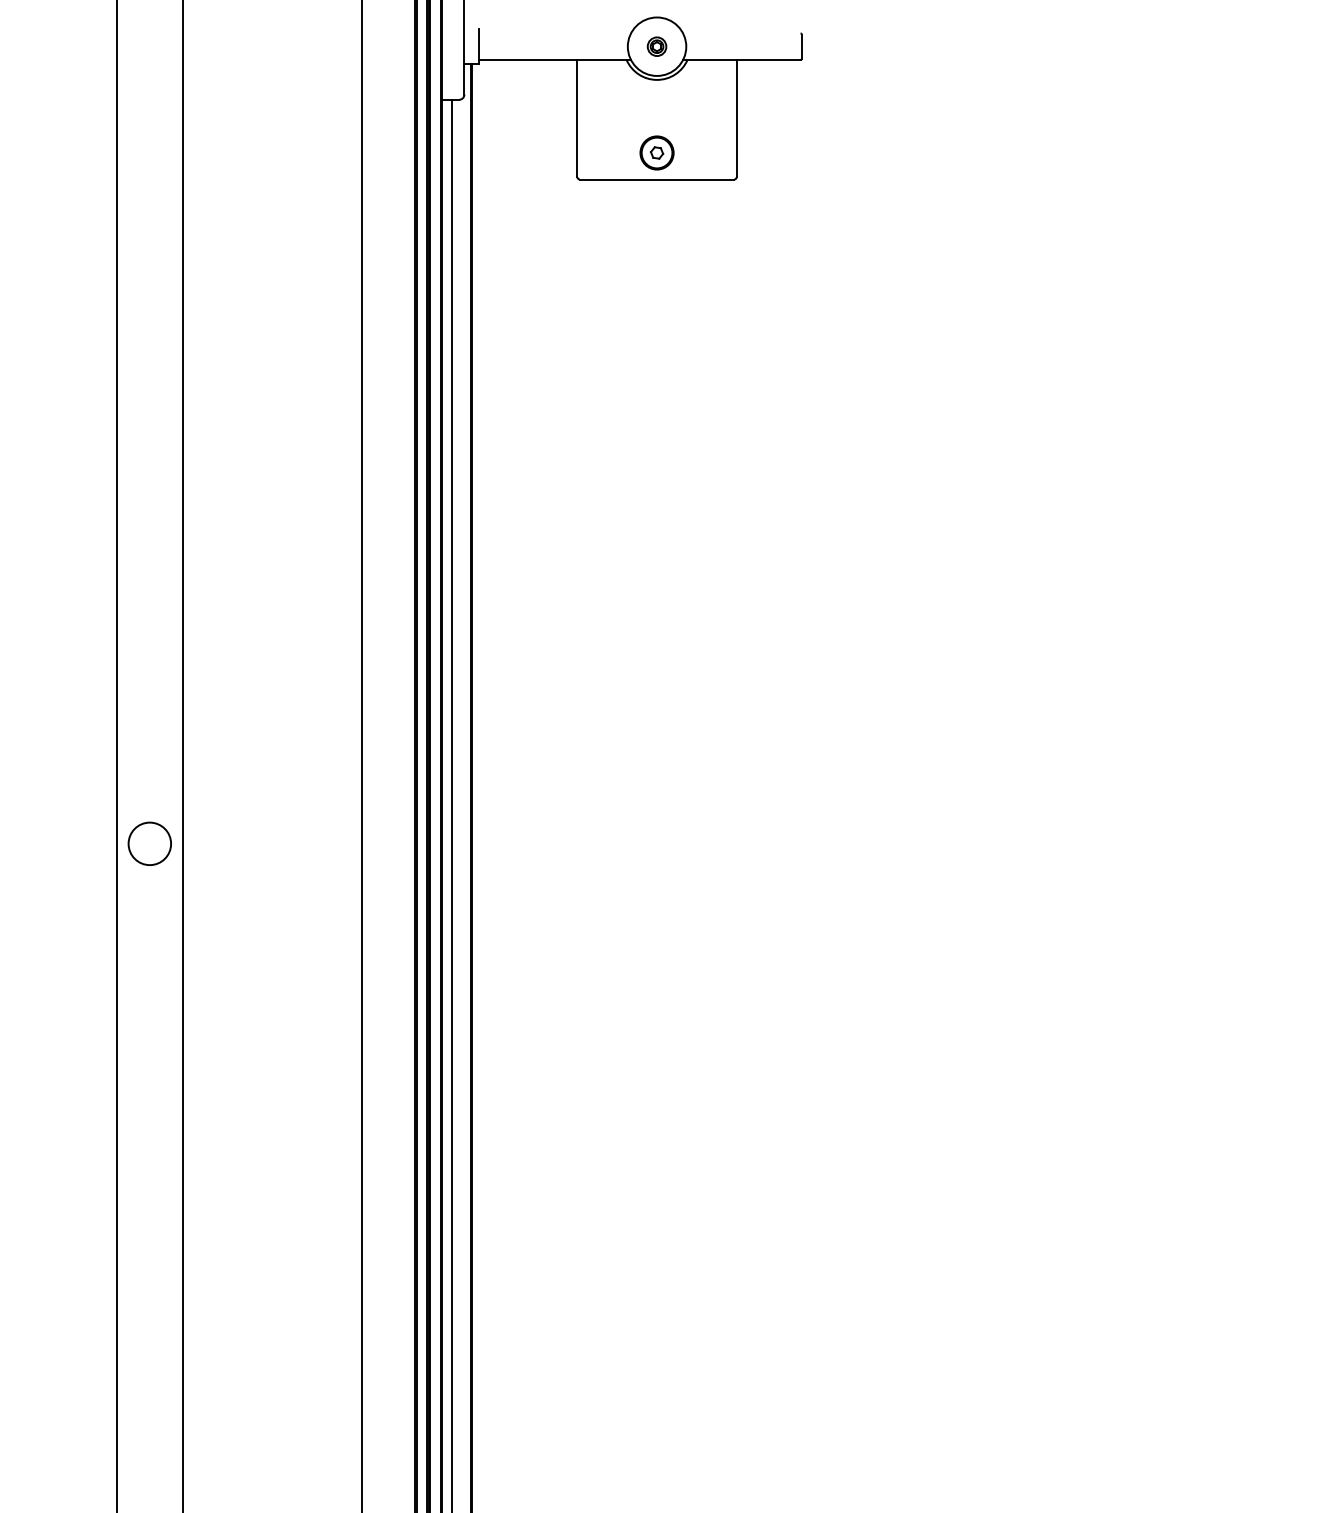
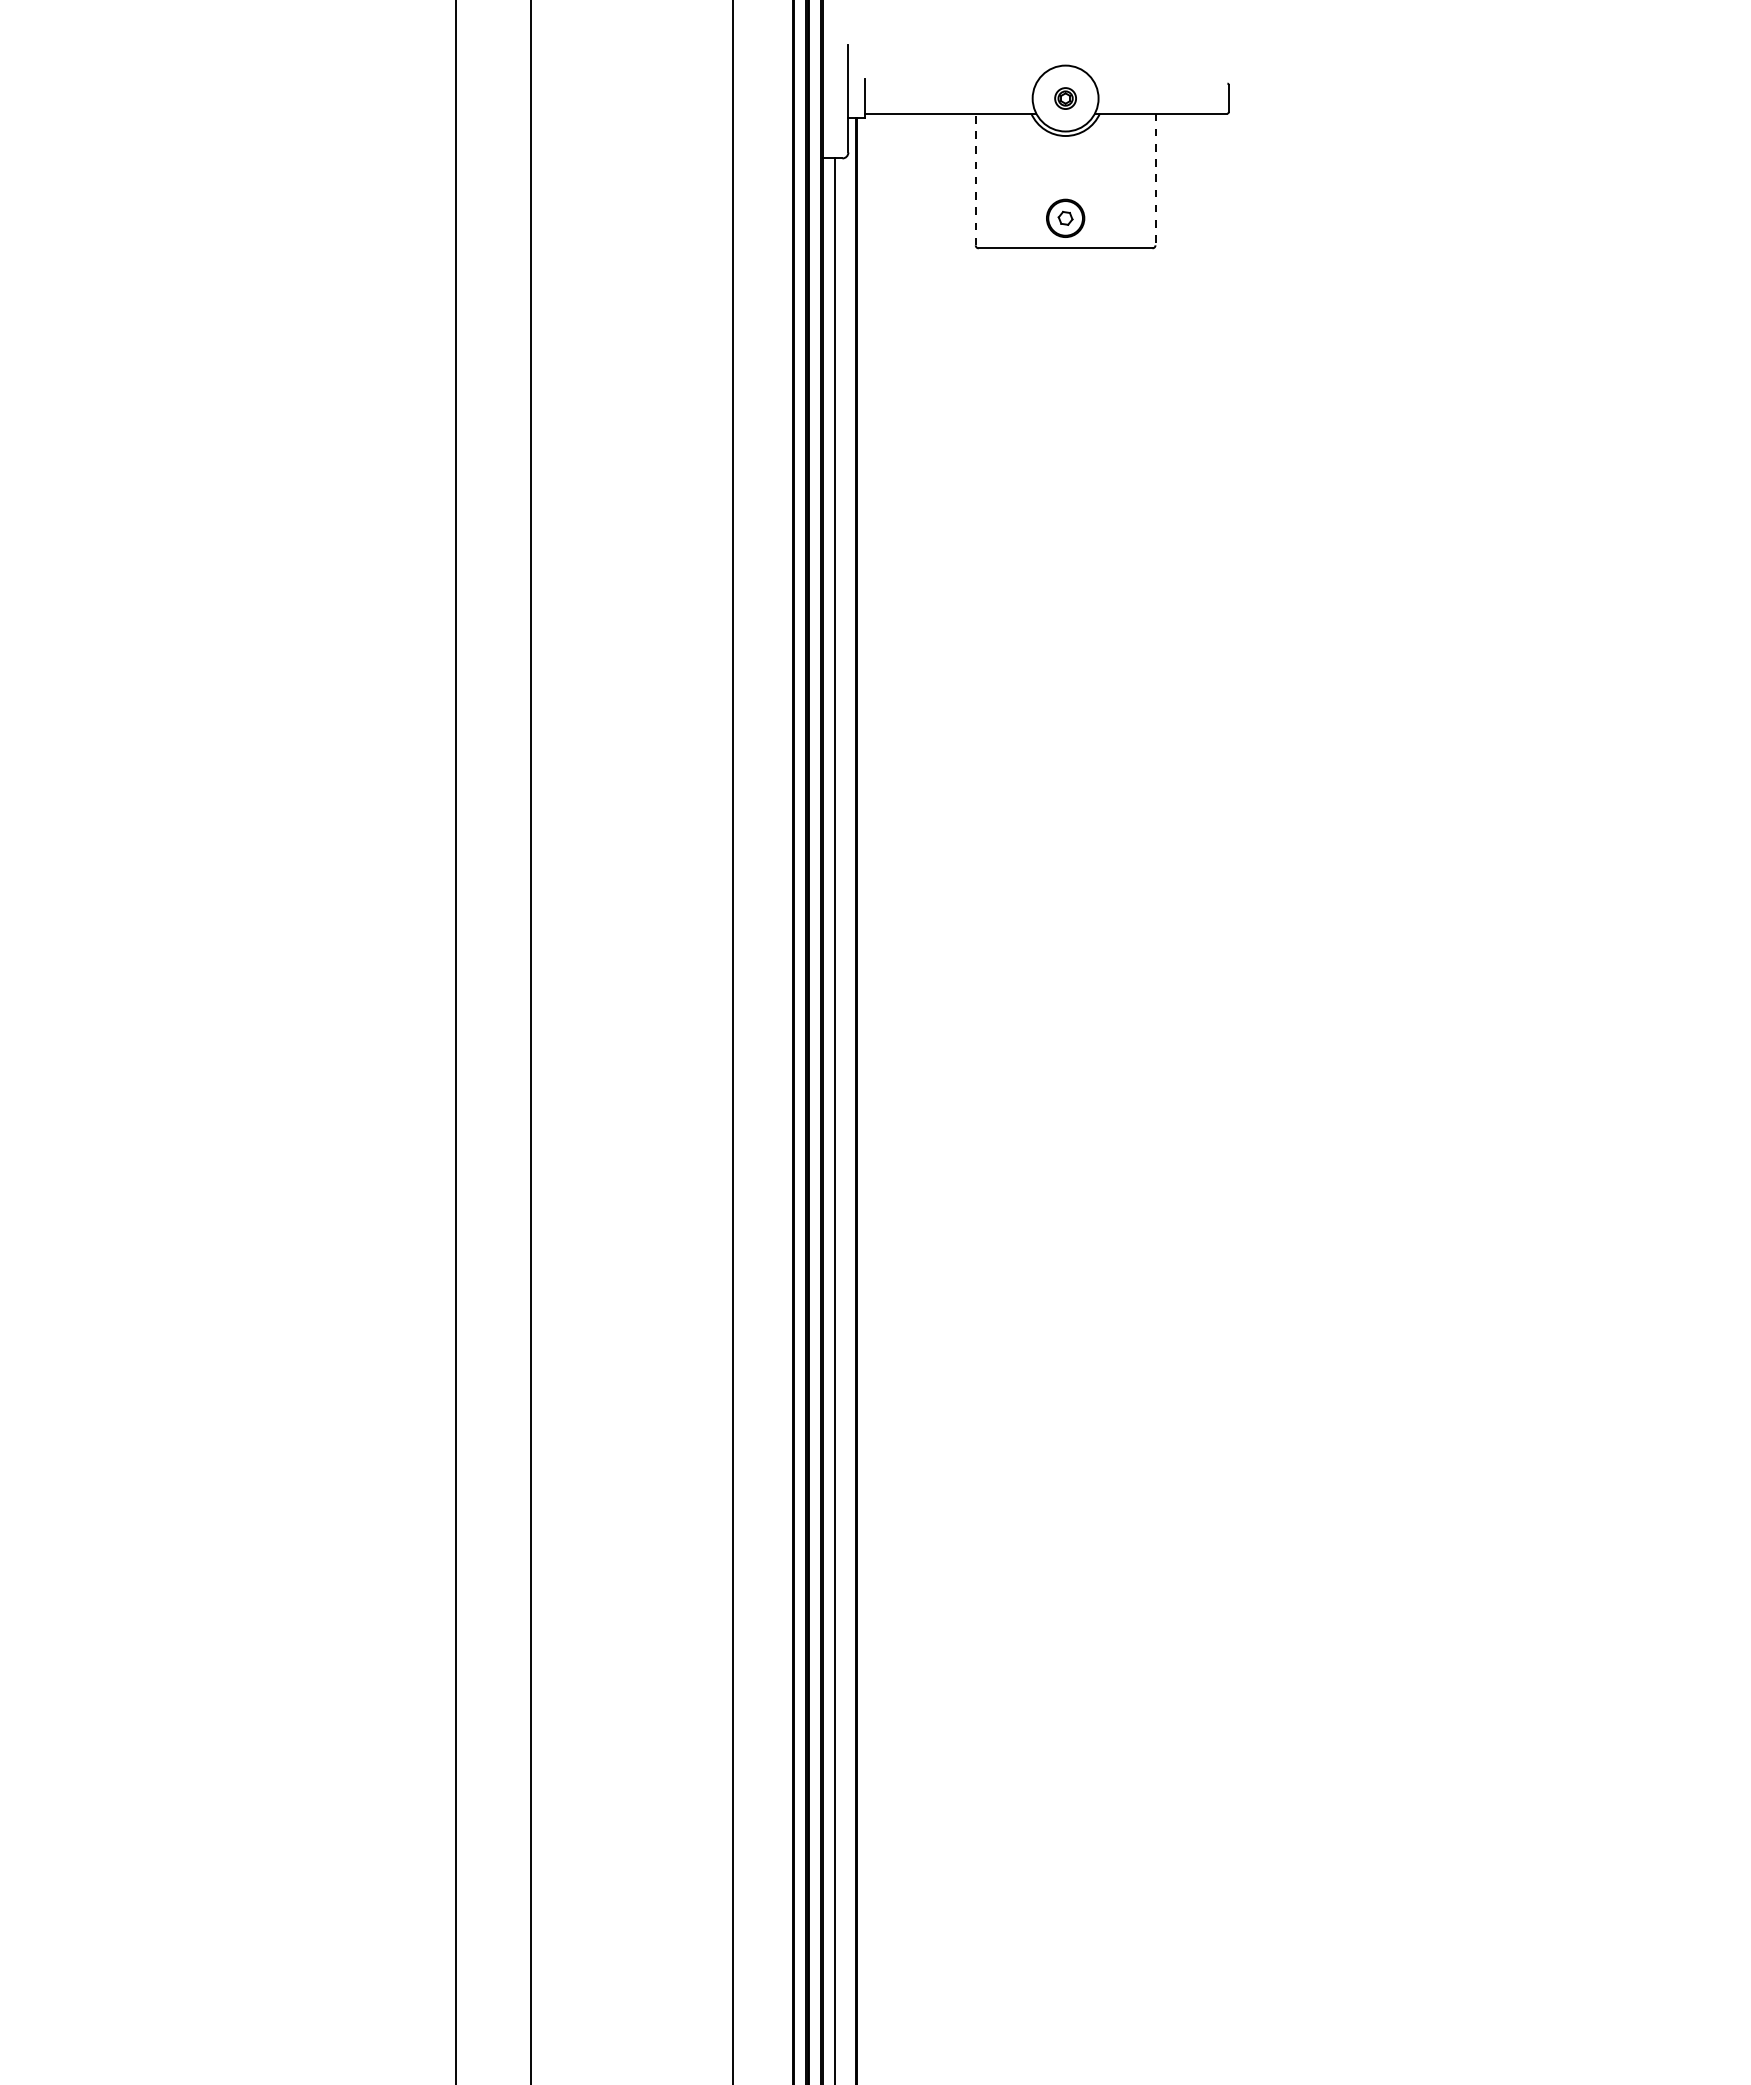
line: (577, 118) -> (975, 179), solid -> dashed
line: (736, 118) -> (1155, 179), solid -> dashed
circle: (149, 843) -> (493, 997), removed

